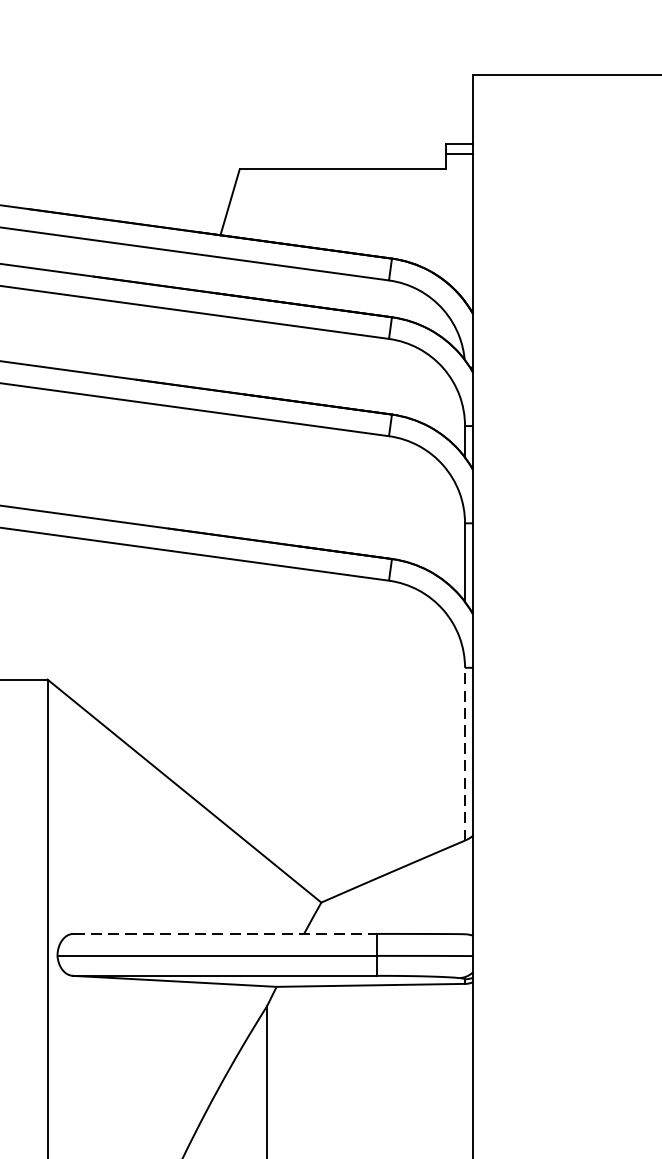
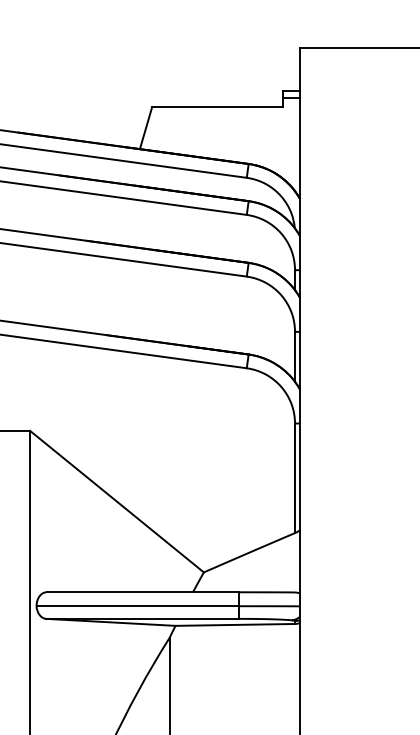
line: (465, 754) -> (295, 478), dashed -> solid
line: (226, 934) -> (143, 592), dashed -> solid

